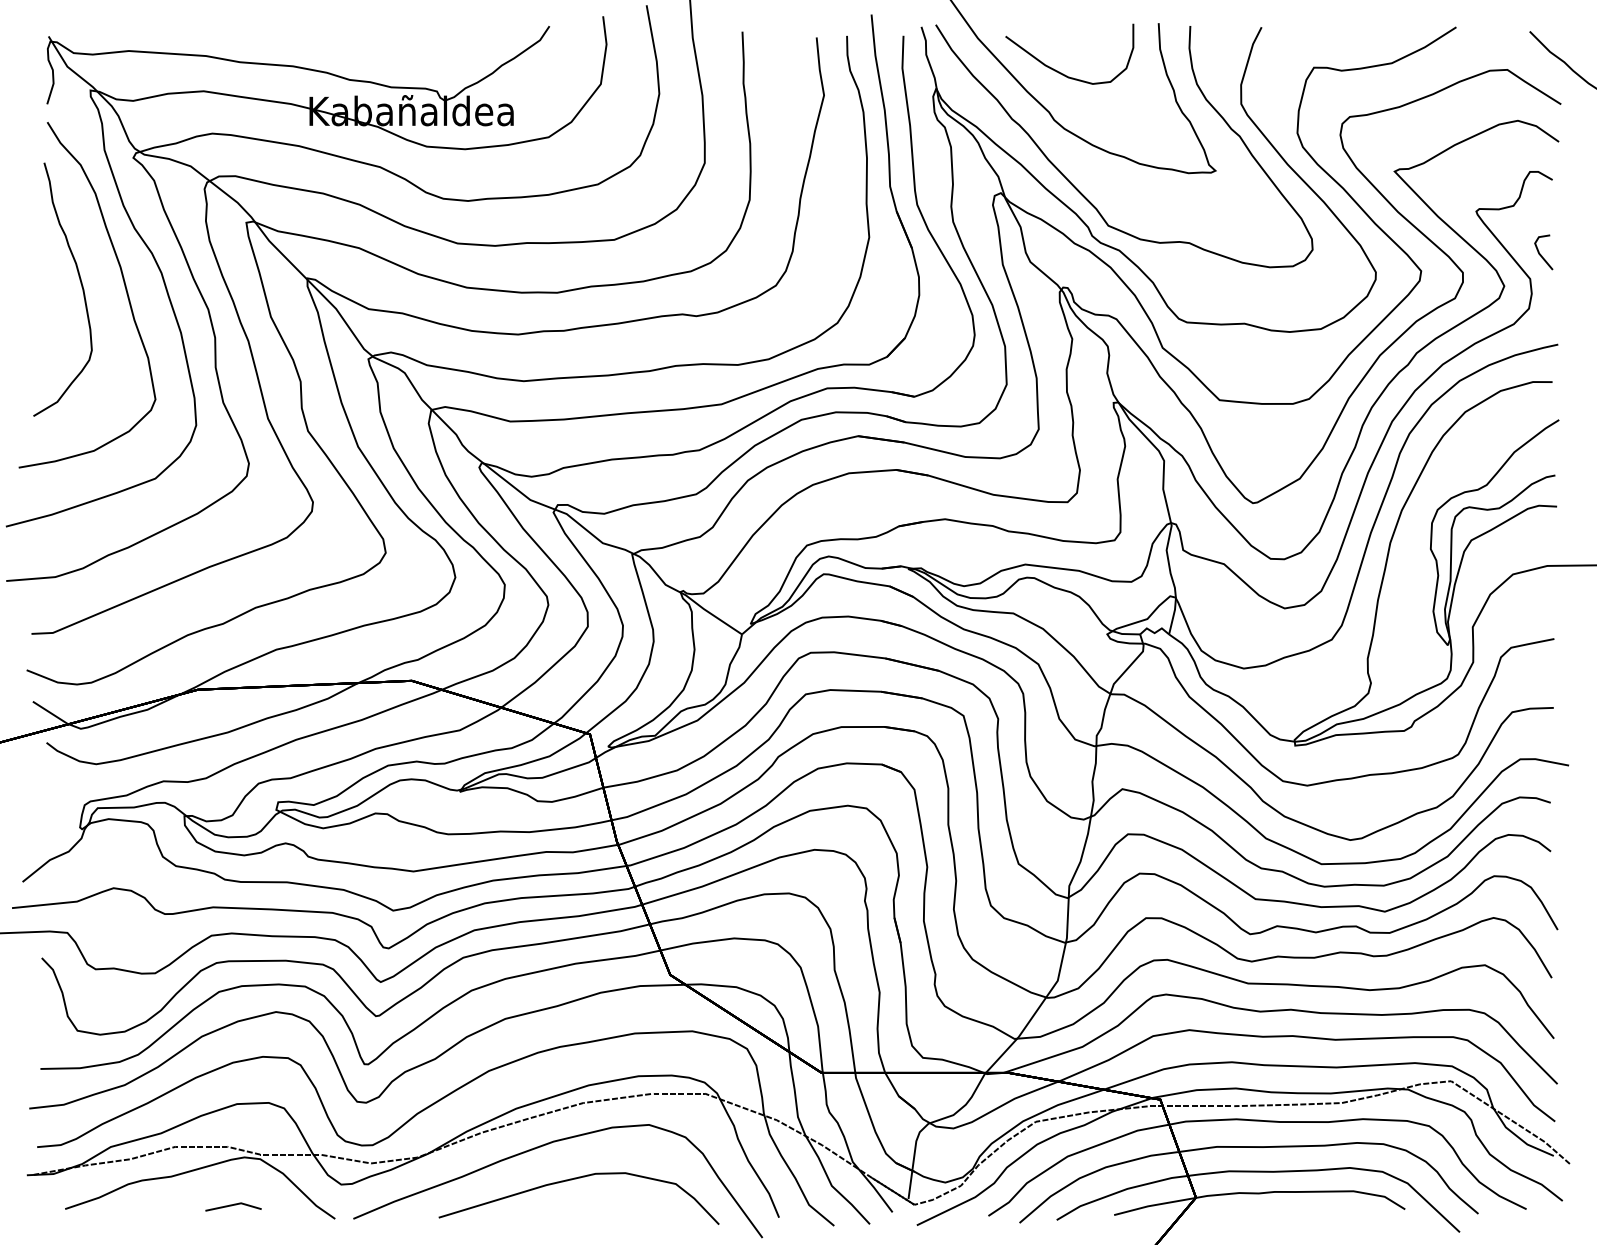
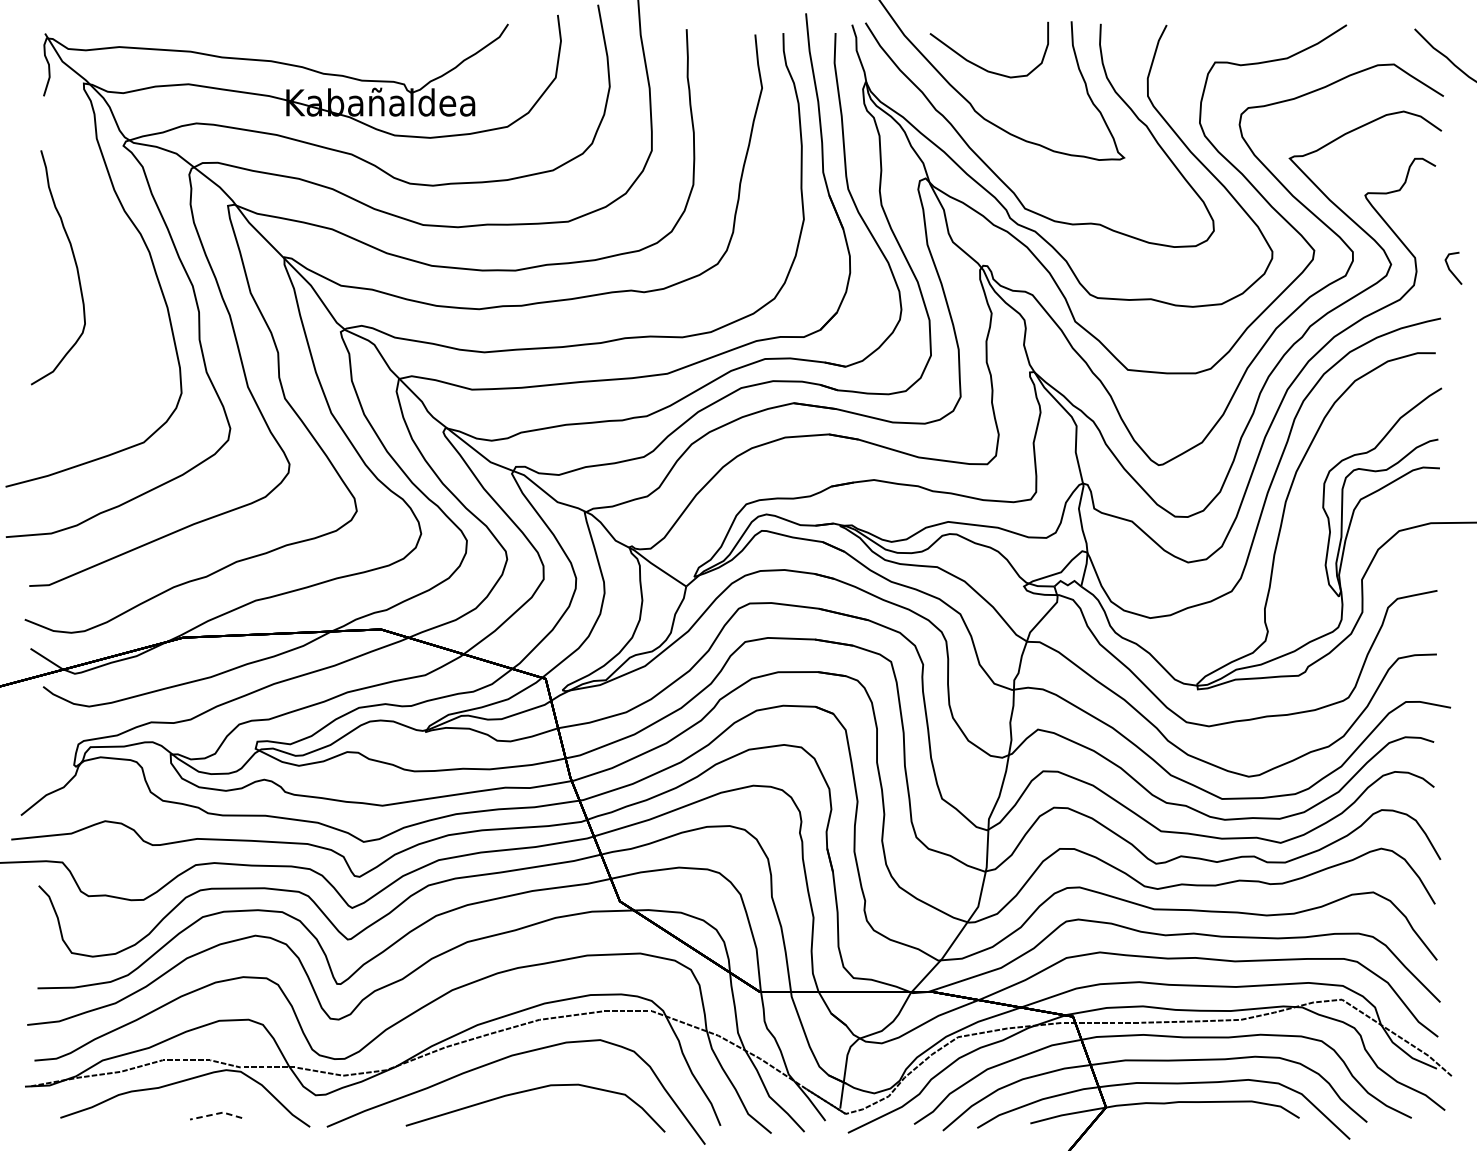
line: (1541, 254) -> (1451, 270), moved
curve: (123, 283) -> (114, 262), removed
line: (234, 1204) -> (216, 1113), solid -> dashed

